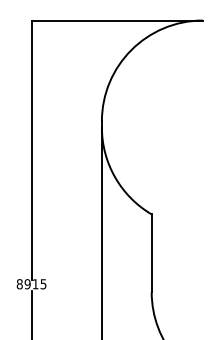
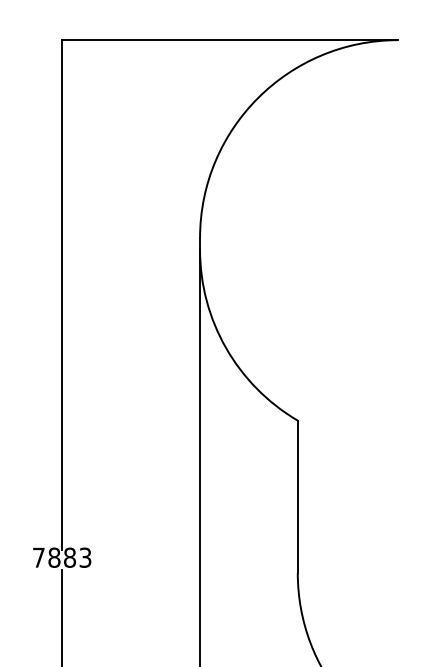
text: (31, 284) -> (61, 558), 8915 -> 7883

